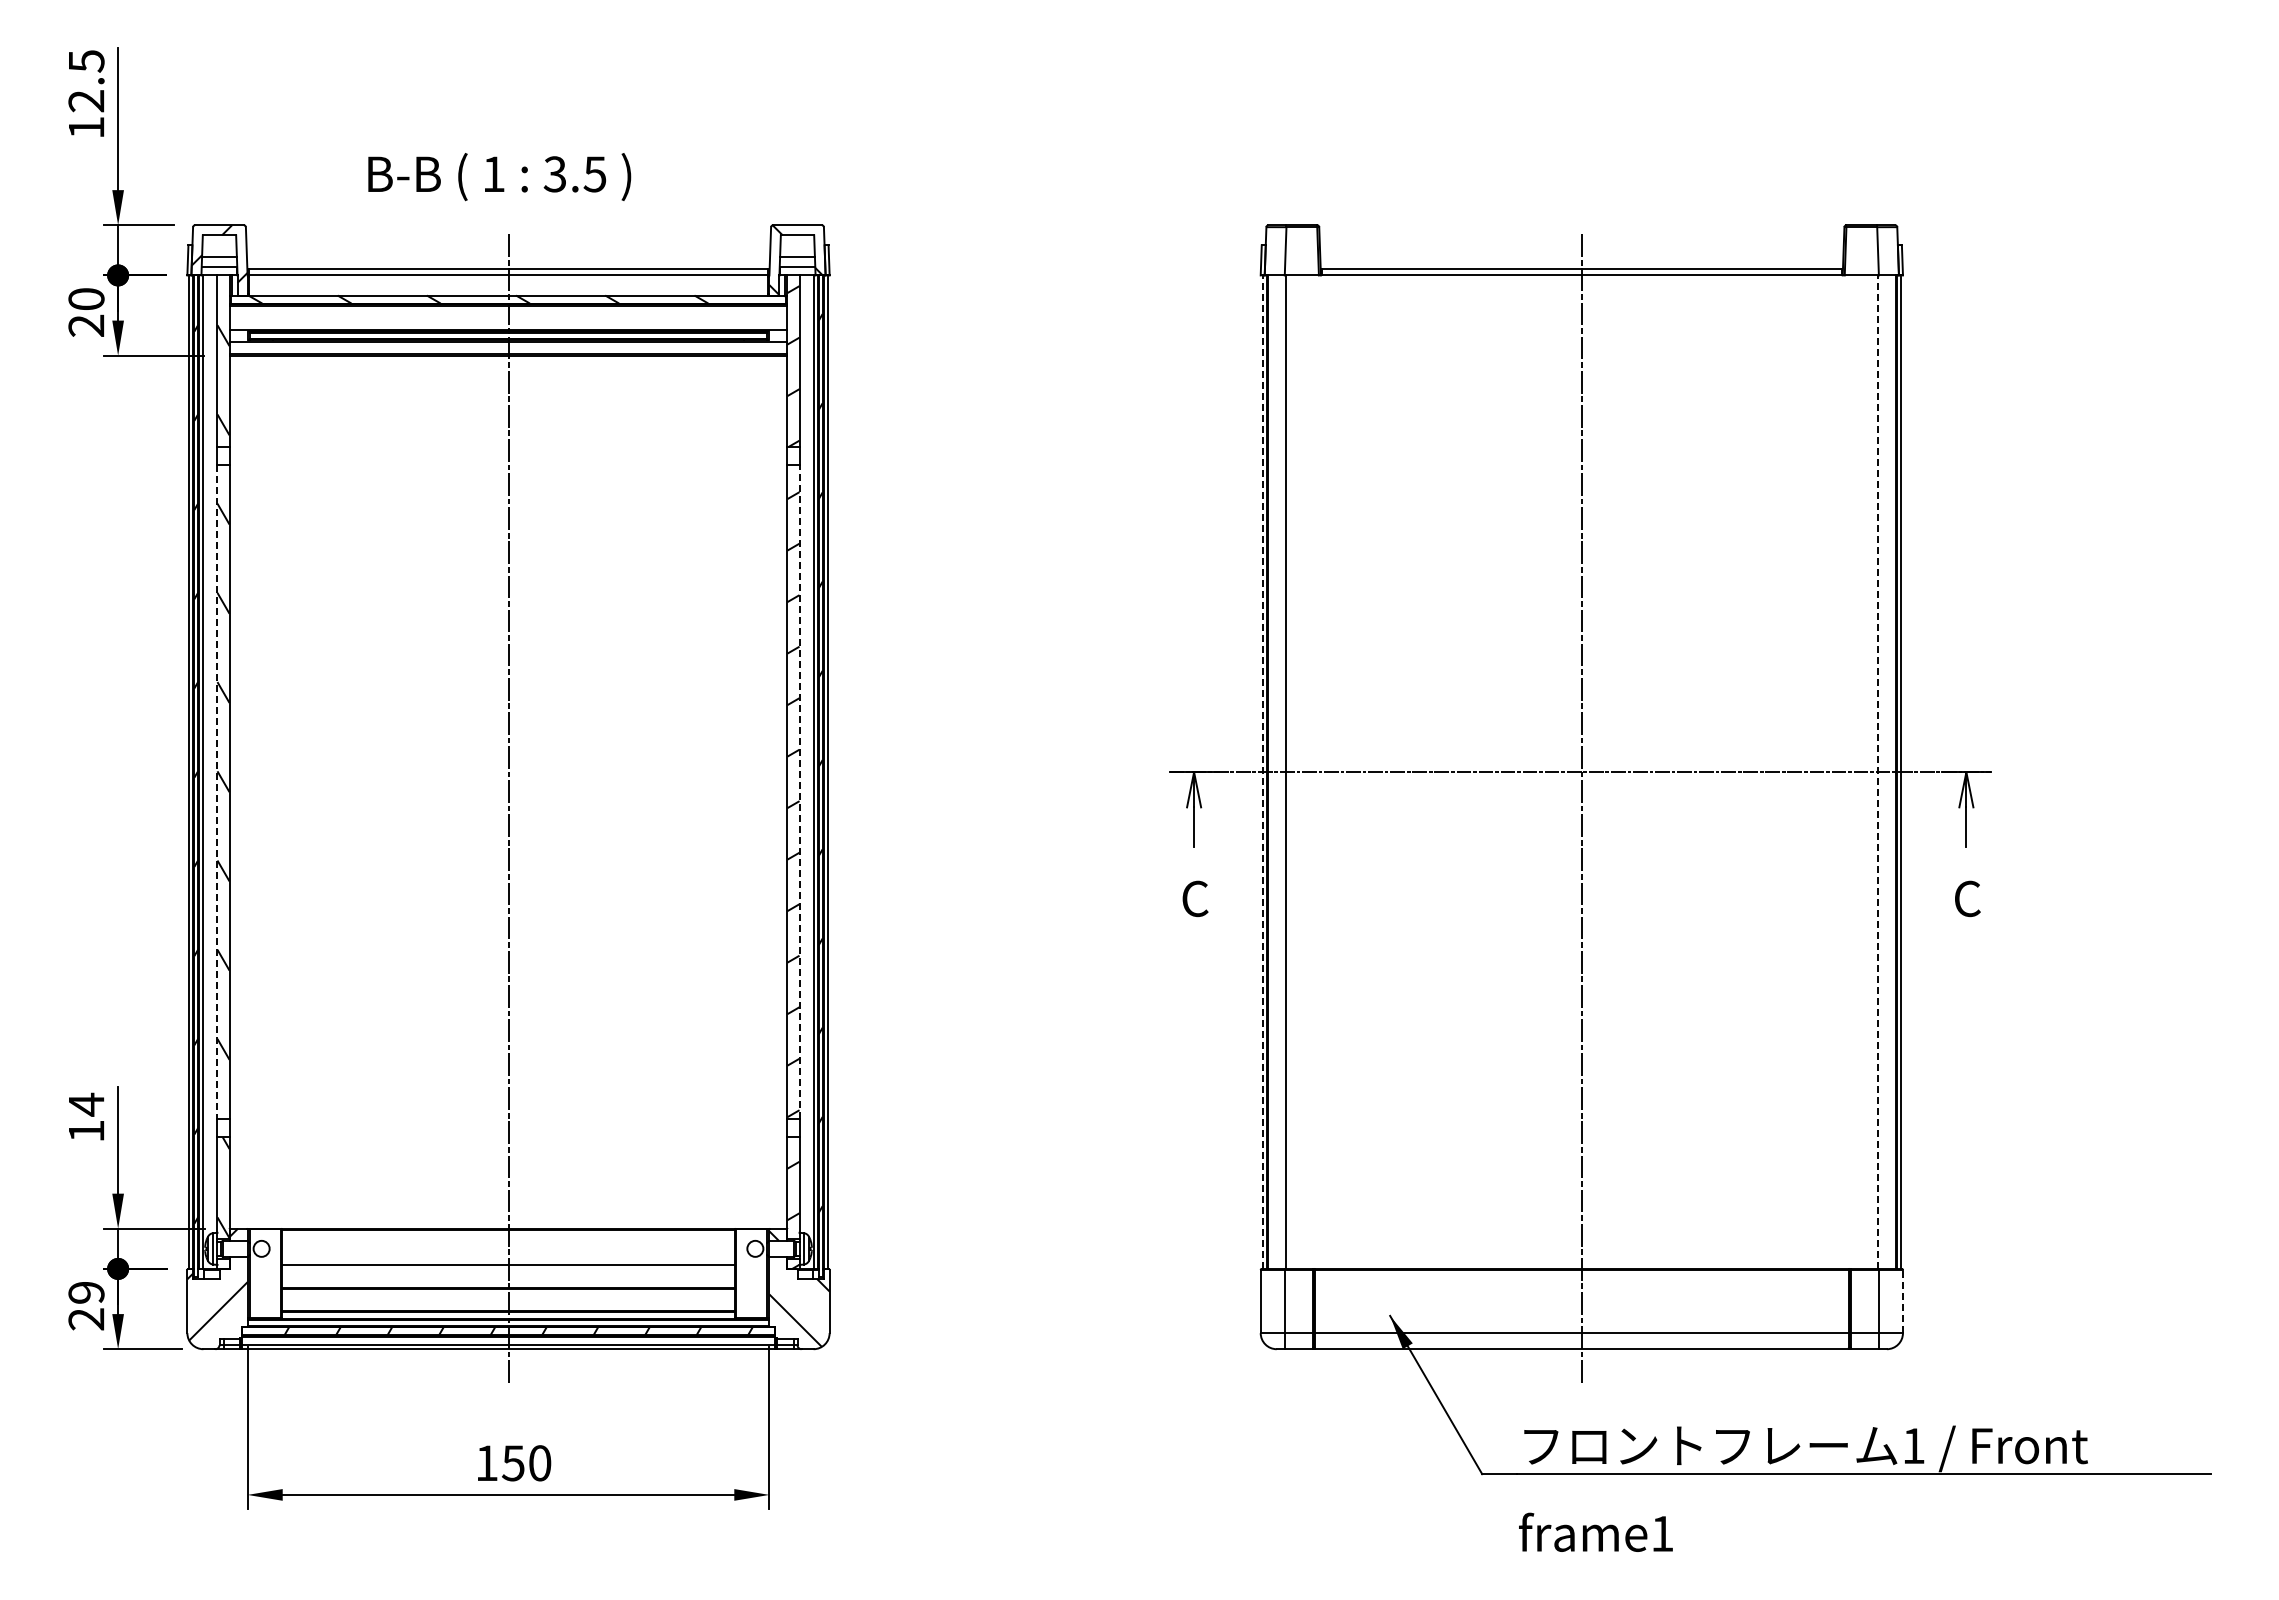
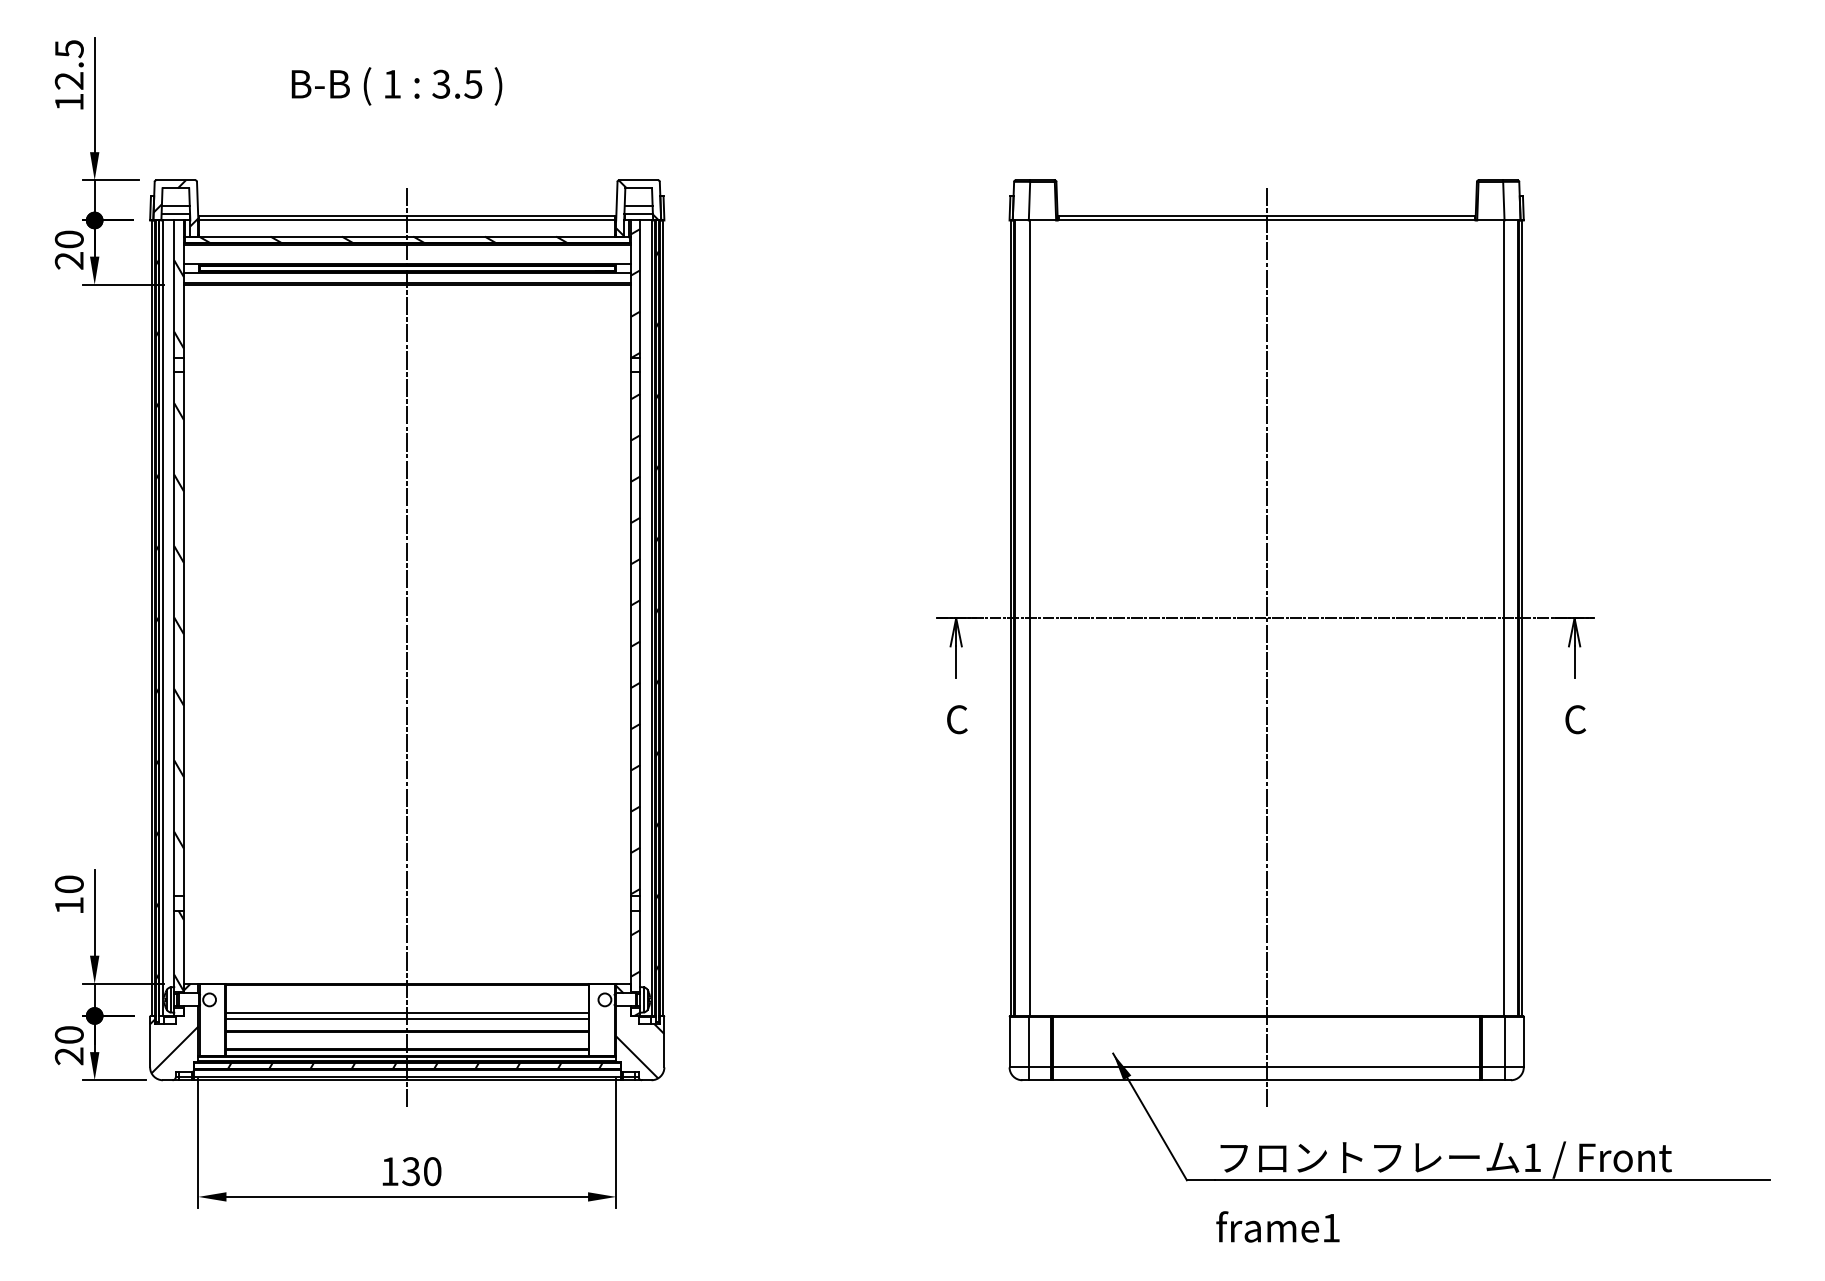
text: (499, 177) -> (396, 86), moved
line: (1262, 772) -> (1010, 618), dashed -> solid
line: (1877, 772) -> (1503, 618), dashed -> solid
line: (799, 791) -> (640, 633), dashed -> solid
line: (217, 792) -> (174, 634), dashed -> solid
text: (86, 1104) -> (69, 884), 14 -> 10
line: (508, 1272) -> (407, 1018), added
text: (86, 1292) -> (69, 1034), 29 -> 20
line: (1902, 1301) -> (1523, 1042), dashed -> solid
text: (513, 1463) -> (411, 1171), 150 -> 130

